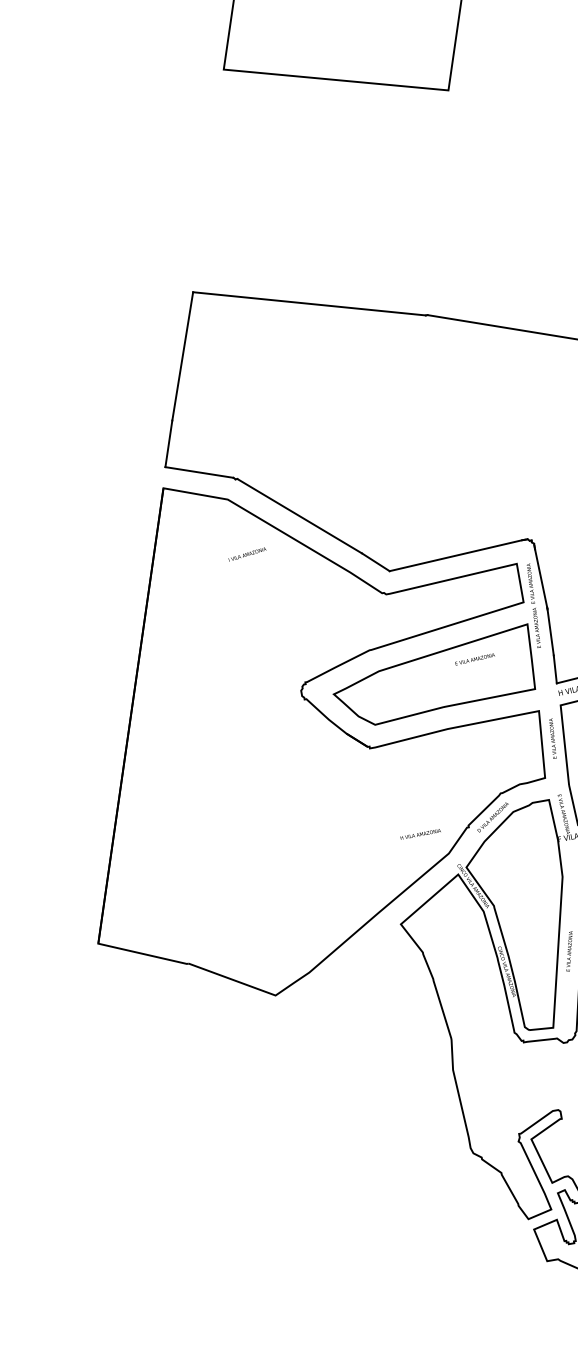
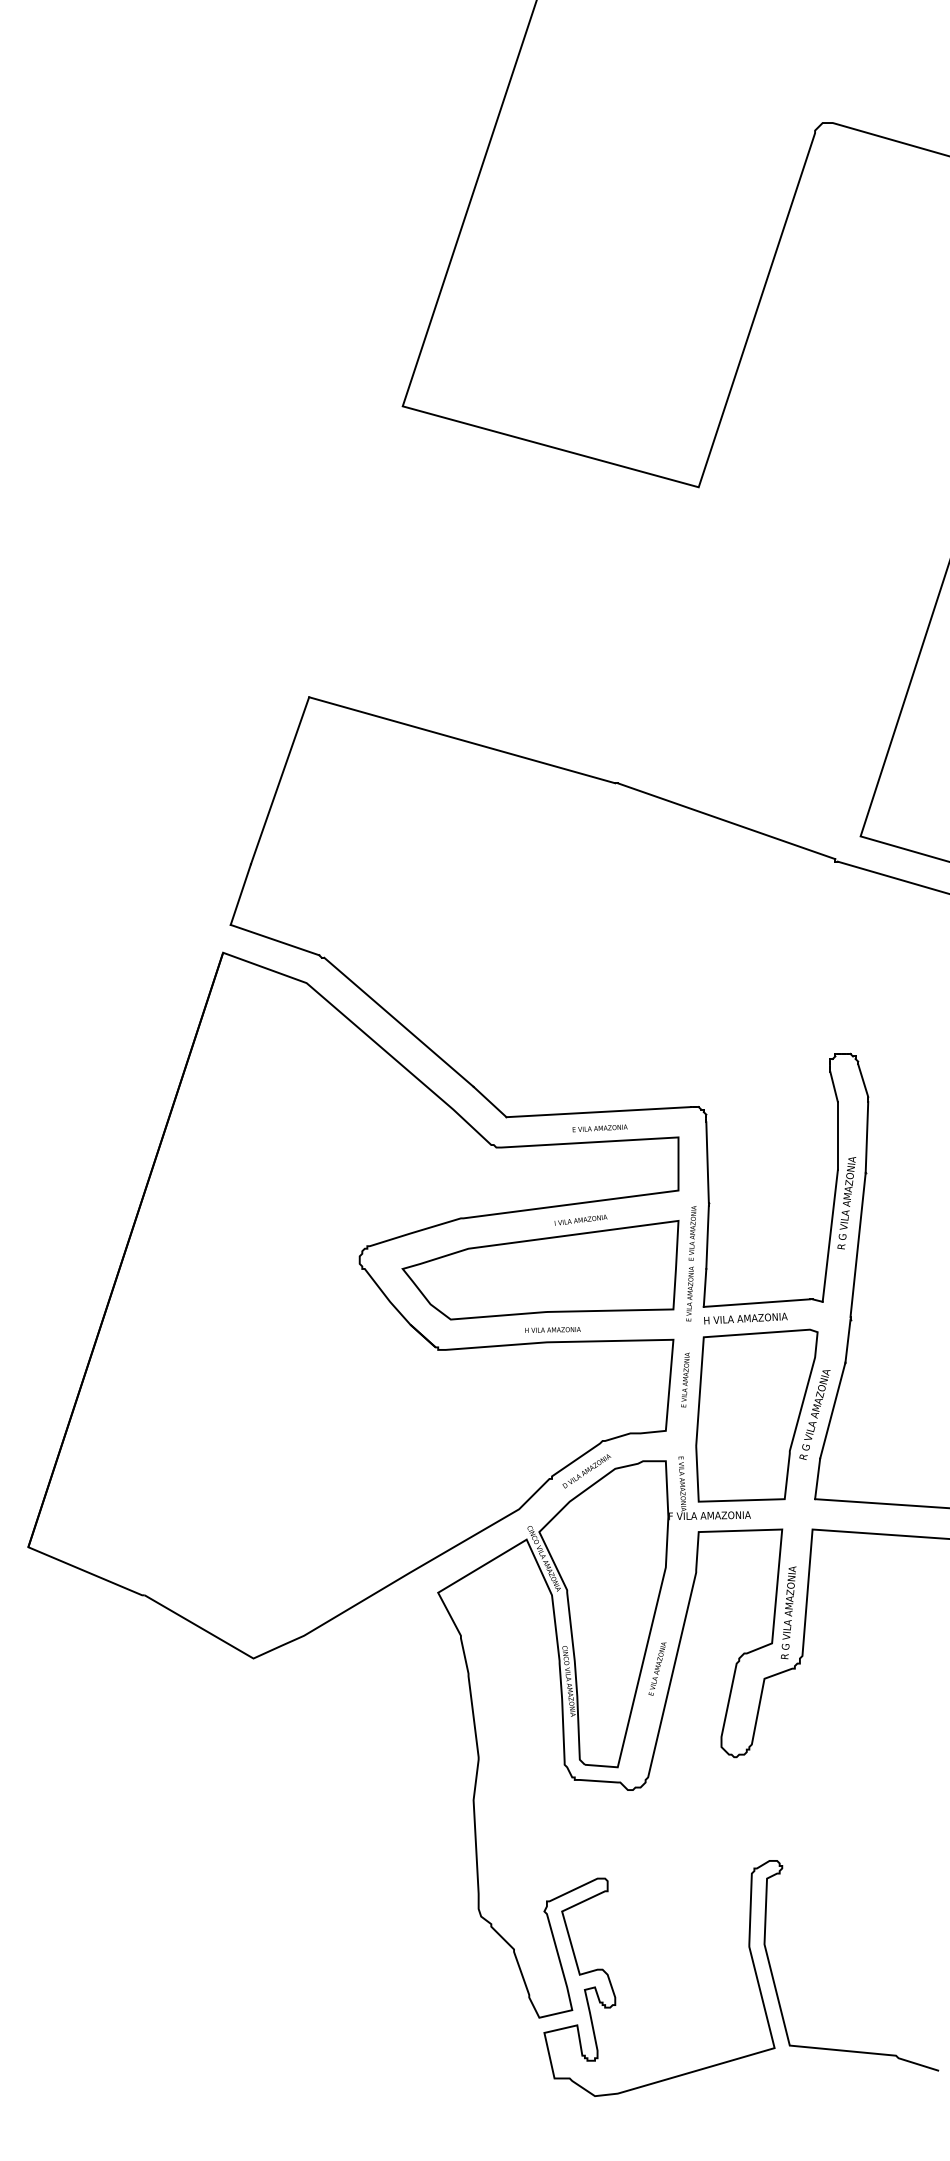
text: (247, 553) -> (580, 1219), moved
text: (533, 605) -> (691, 1263), moved
text: (474, 659) -> (599, 1128), moved
text: (420, 834) -> (552, 1329), moved

